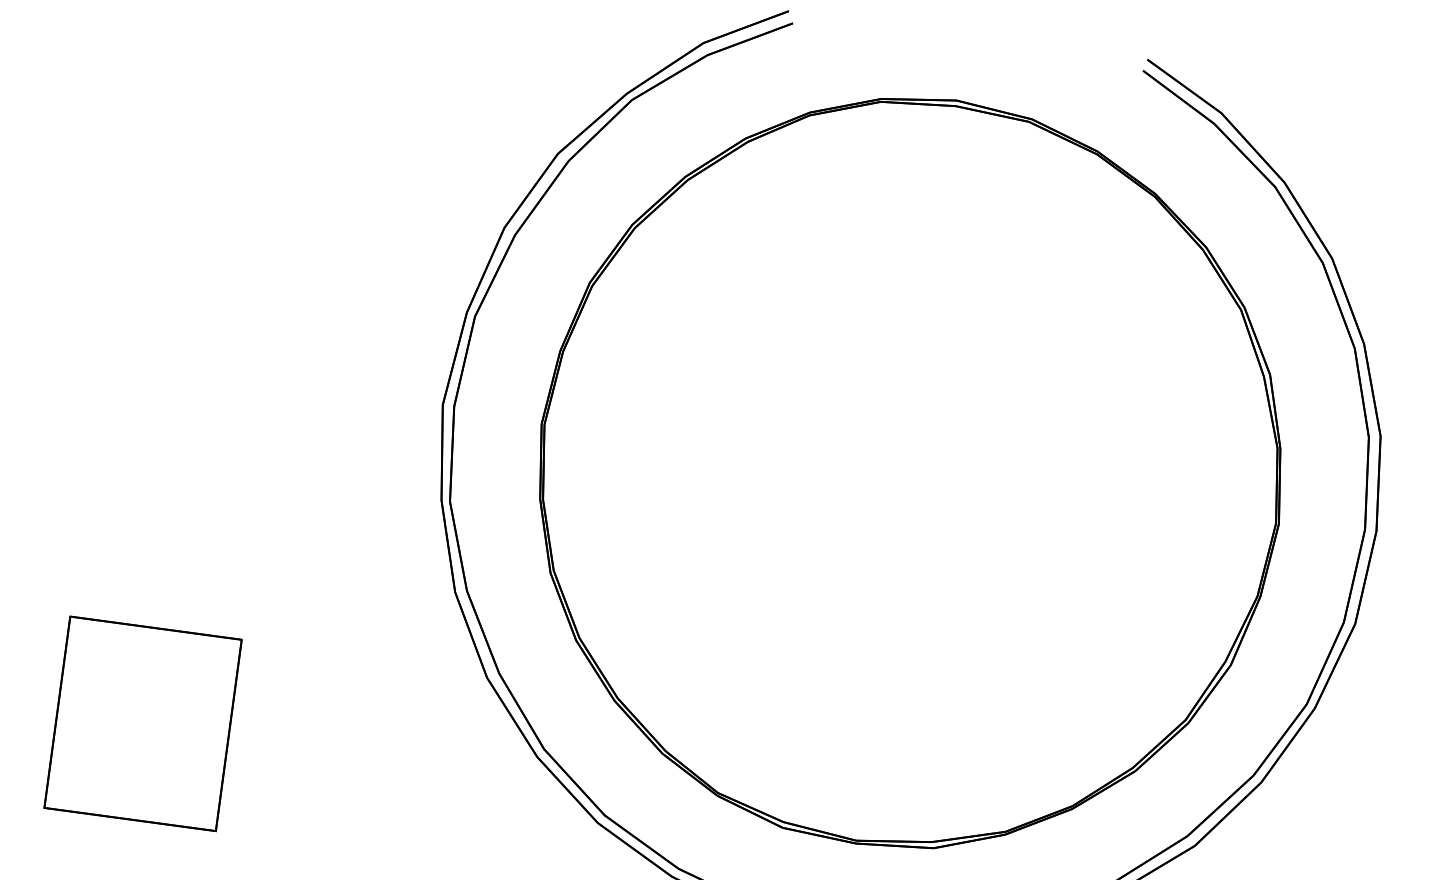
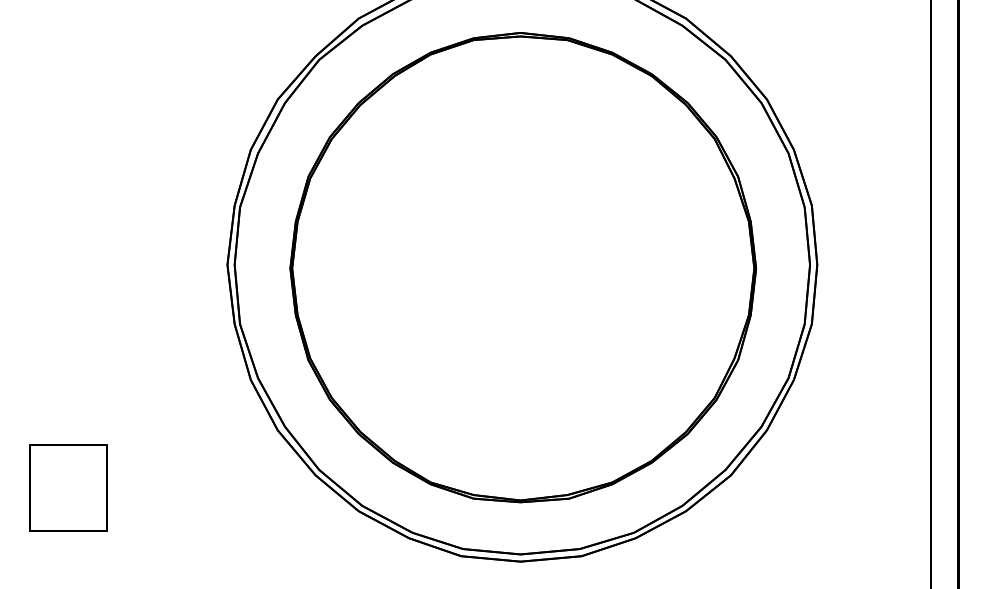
part: (143, 723) -> (68, 487), size x0.71

